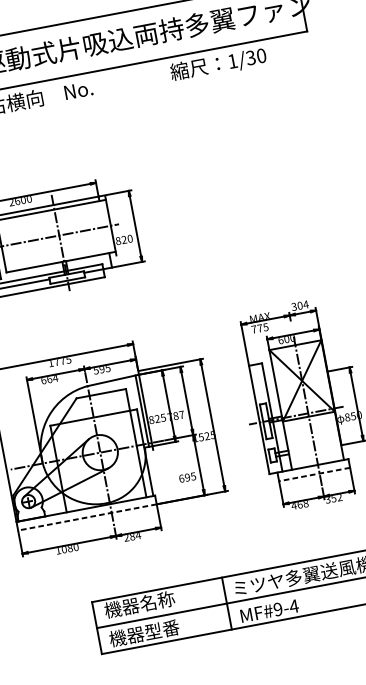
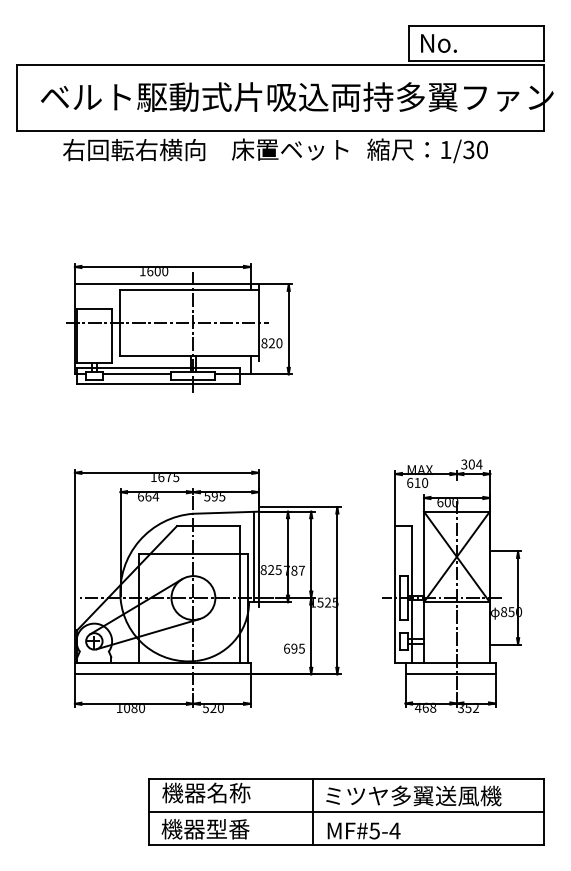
text: (110, 84) -> (290, 149), No. -> 床置ベット
text: (11, 202) -> (142, 271), 2600 -> 1600
text: (259, 328) -> (417, 482), 775 -> 610
text: (57, 363) -> (161, 478), 1775 -> 1675
line: (314, 474) -> (450, 674), dashed -> solid
line: (87, 517) -> (162, 674), dashed -> solid
text: (132, 537) -> (213, 709), 284 -> 520
text: (277, 609) -> (374, 830), MF#9-4 -> MF#5-4

